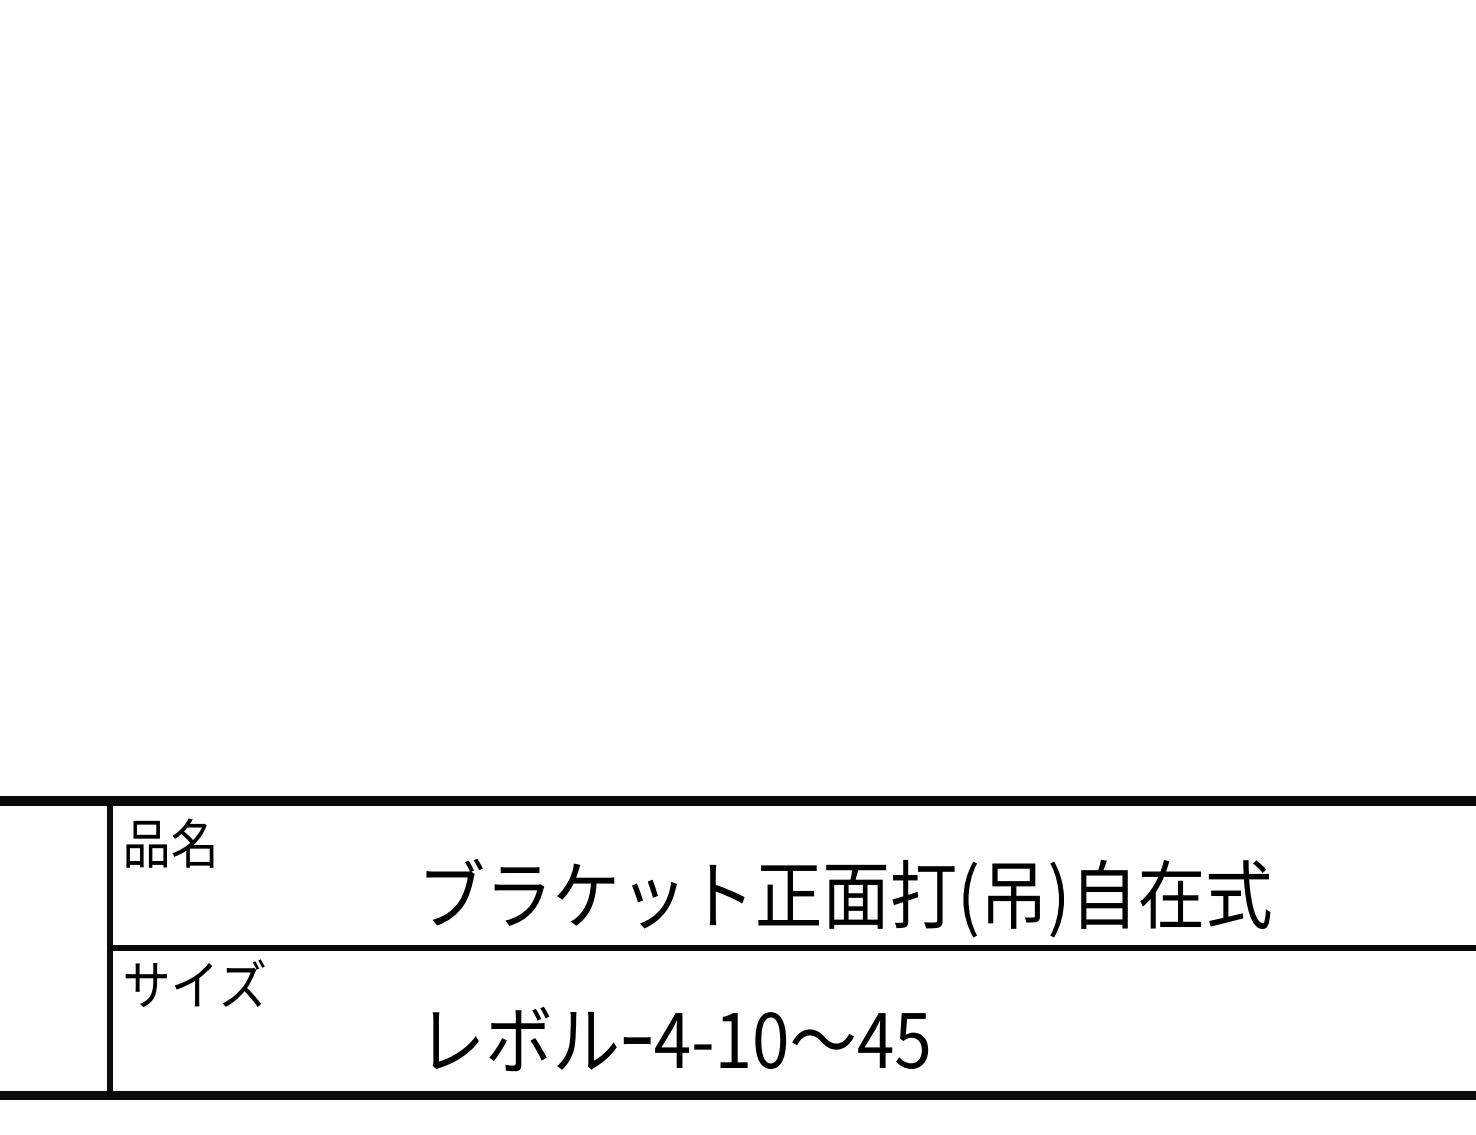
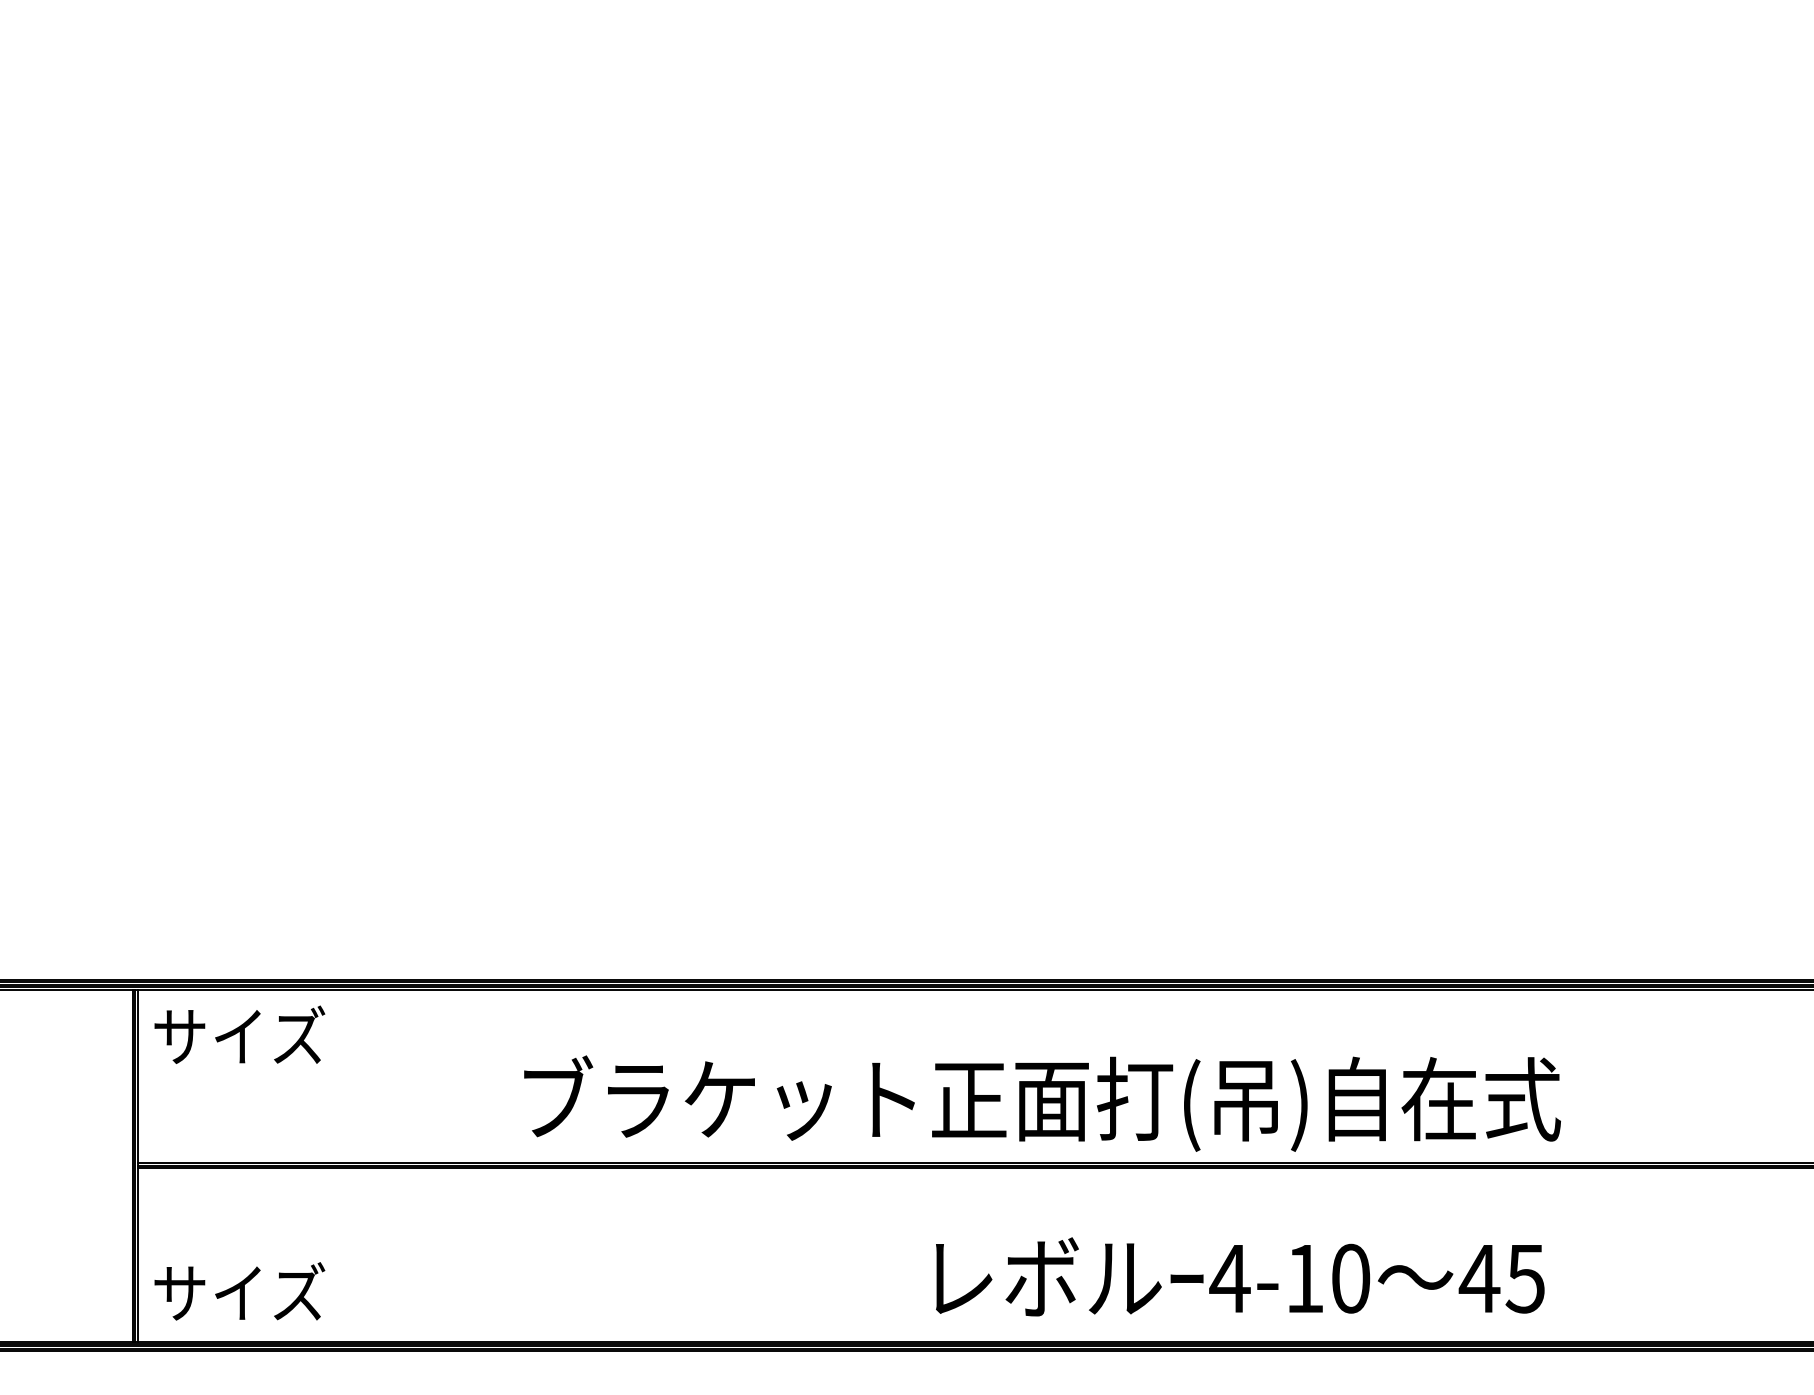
text: (194, 842) -> (239, 1035), 品名 -> サイズ
text: (194, 983) -> (239, 1291), moved
text: (680, 1038) -> (1240, 1276), moved

